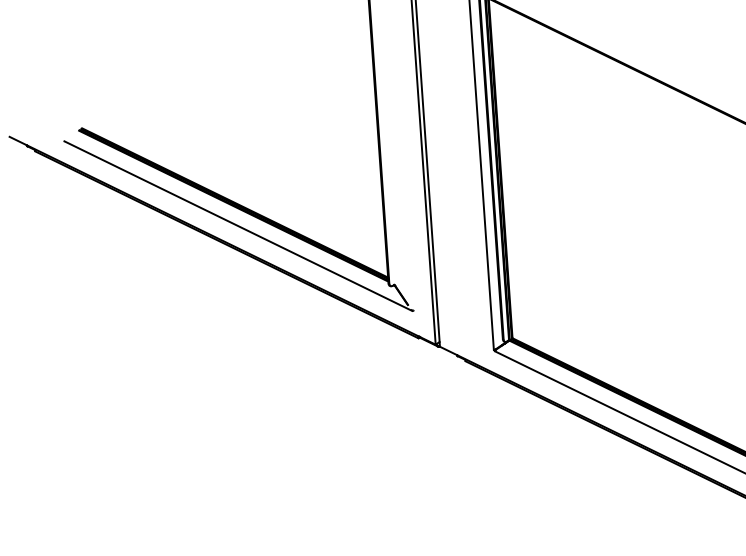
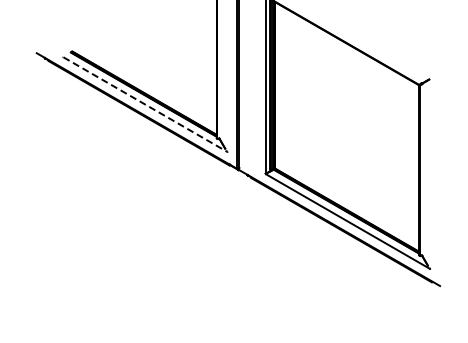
line: (238, 226) -> (145, 104), solid -> dashed

